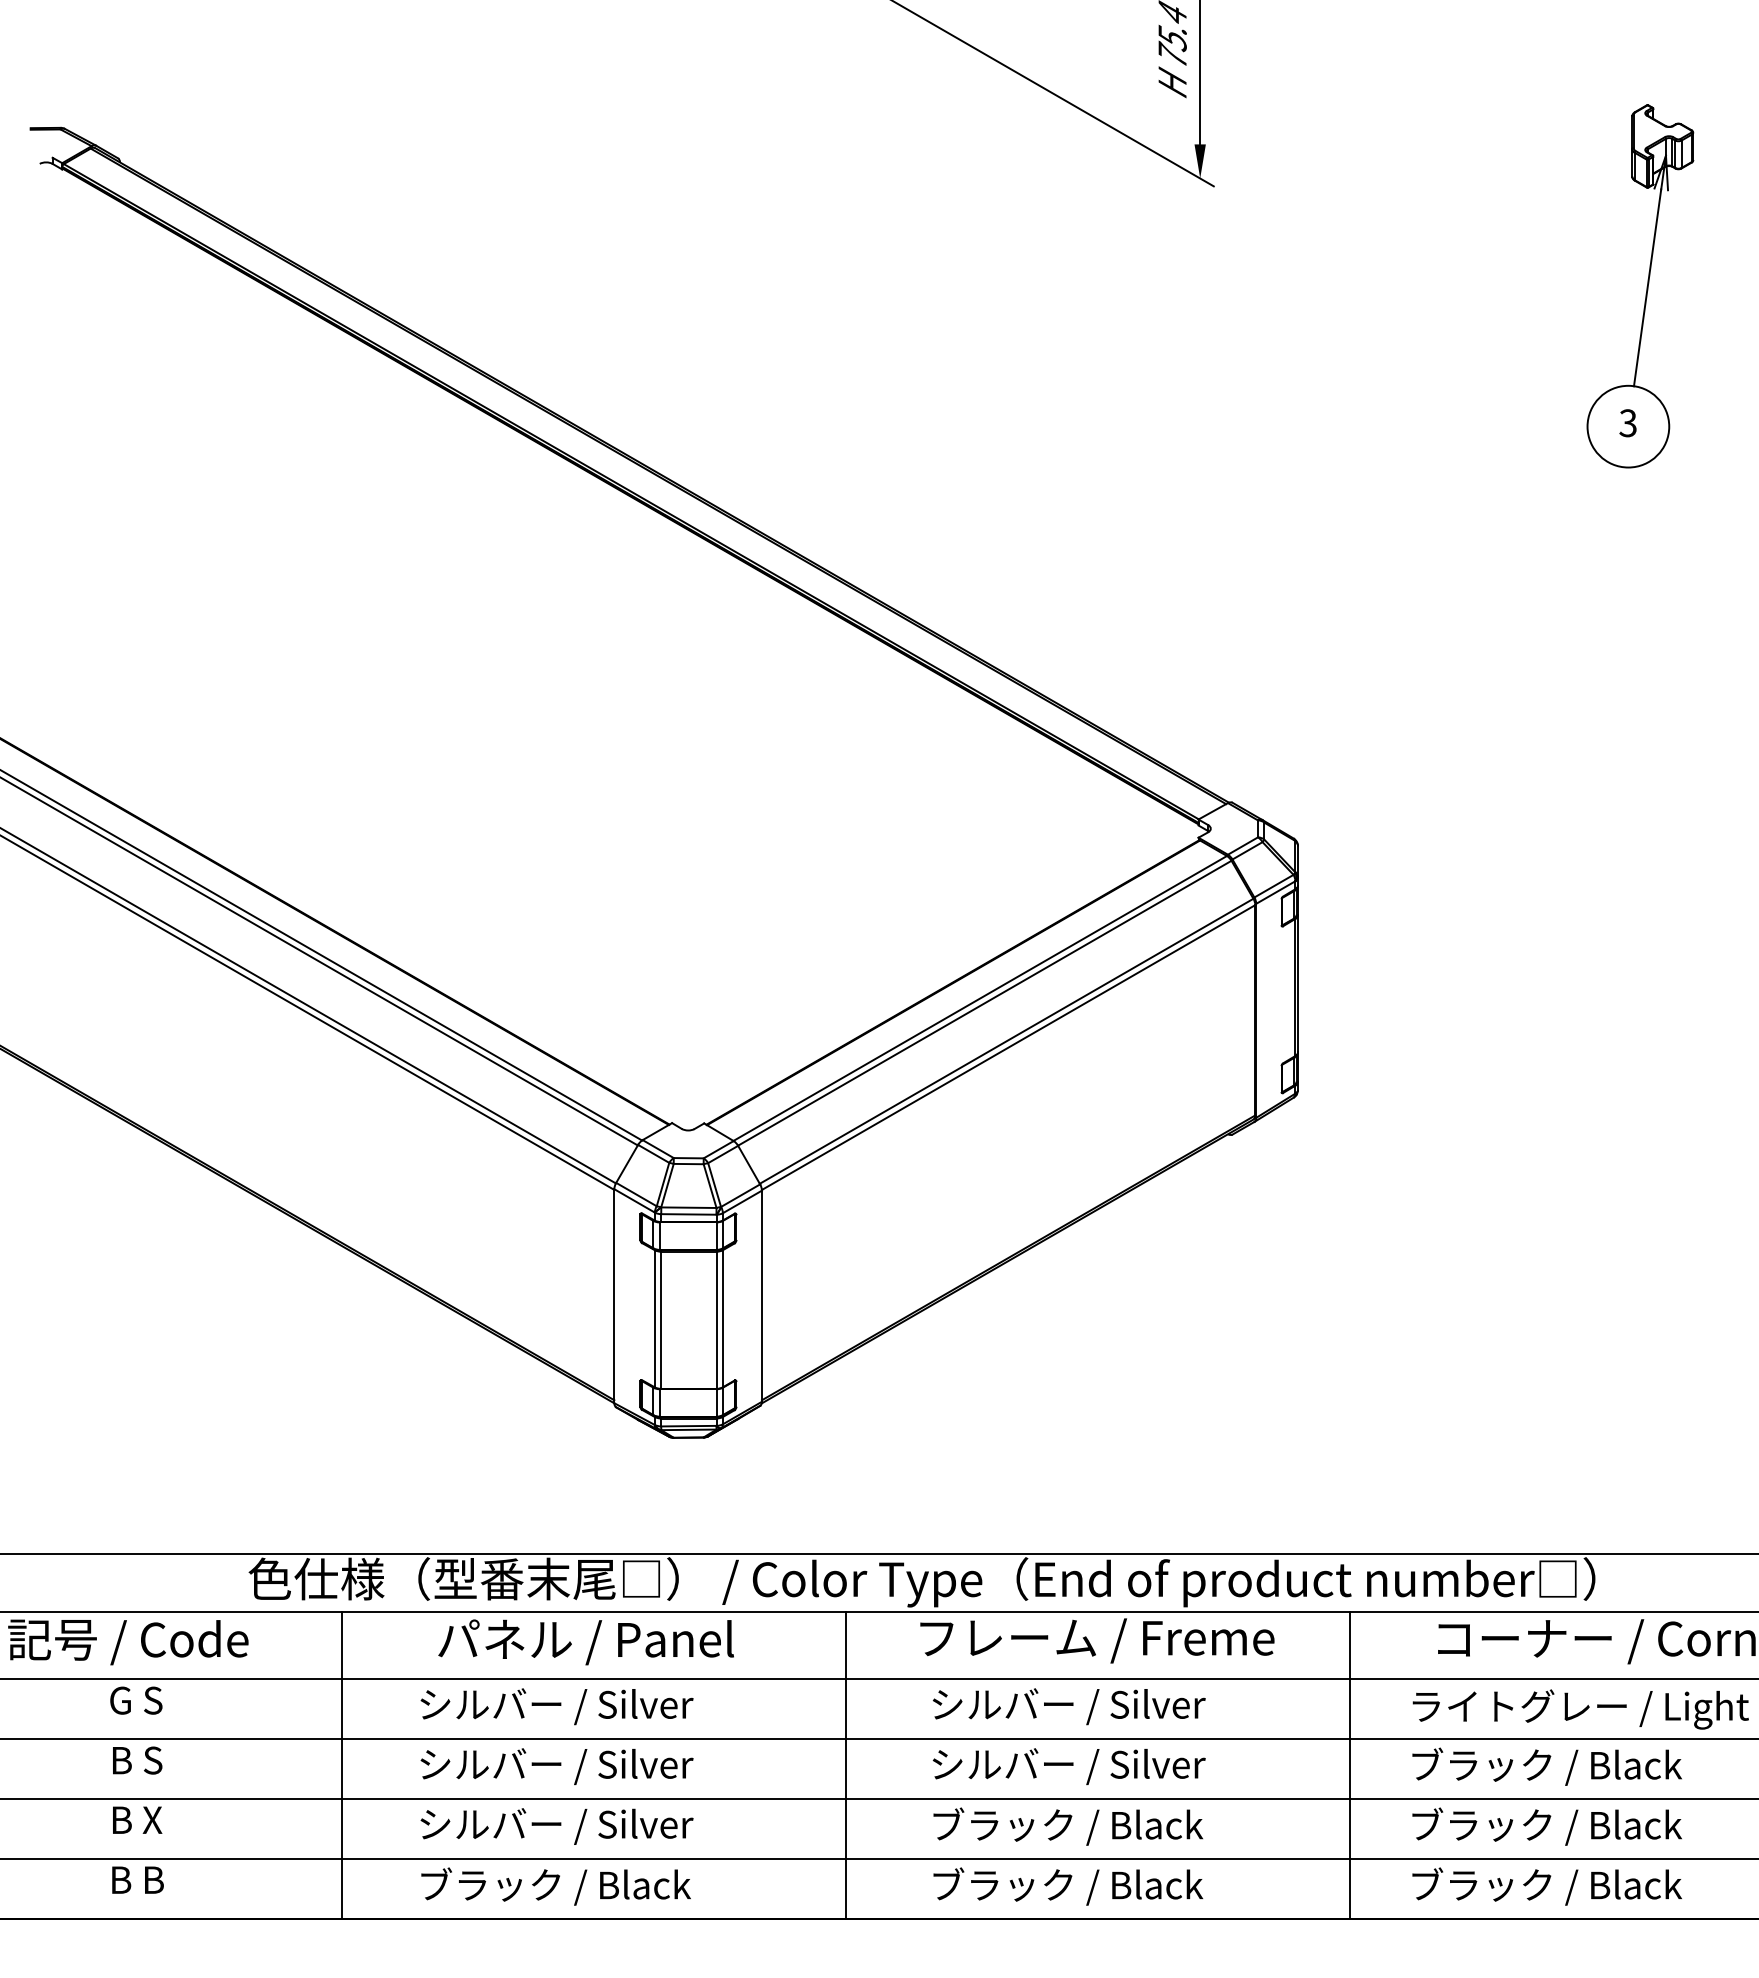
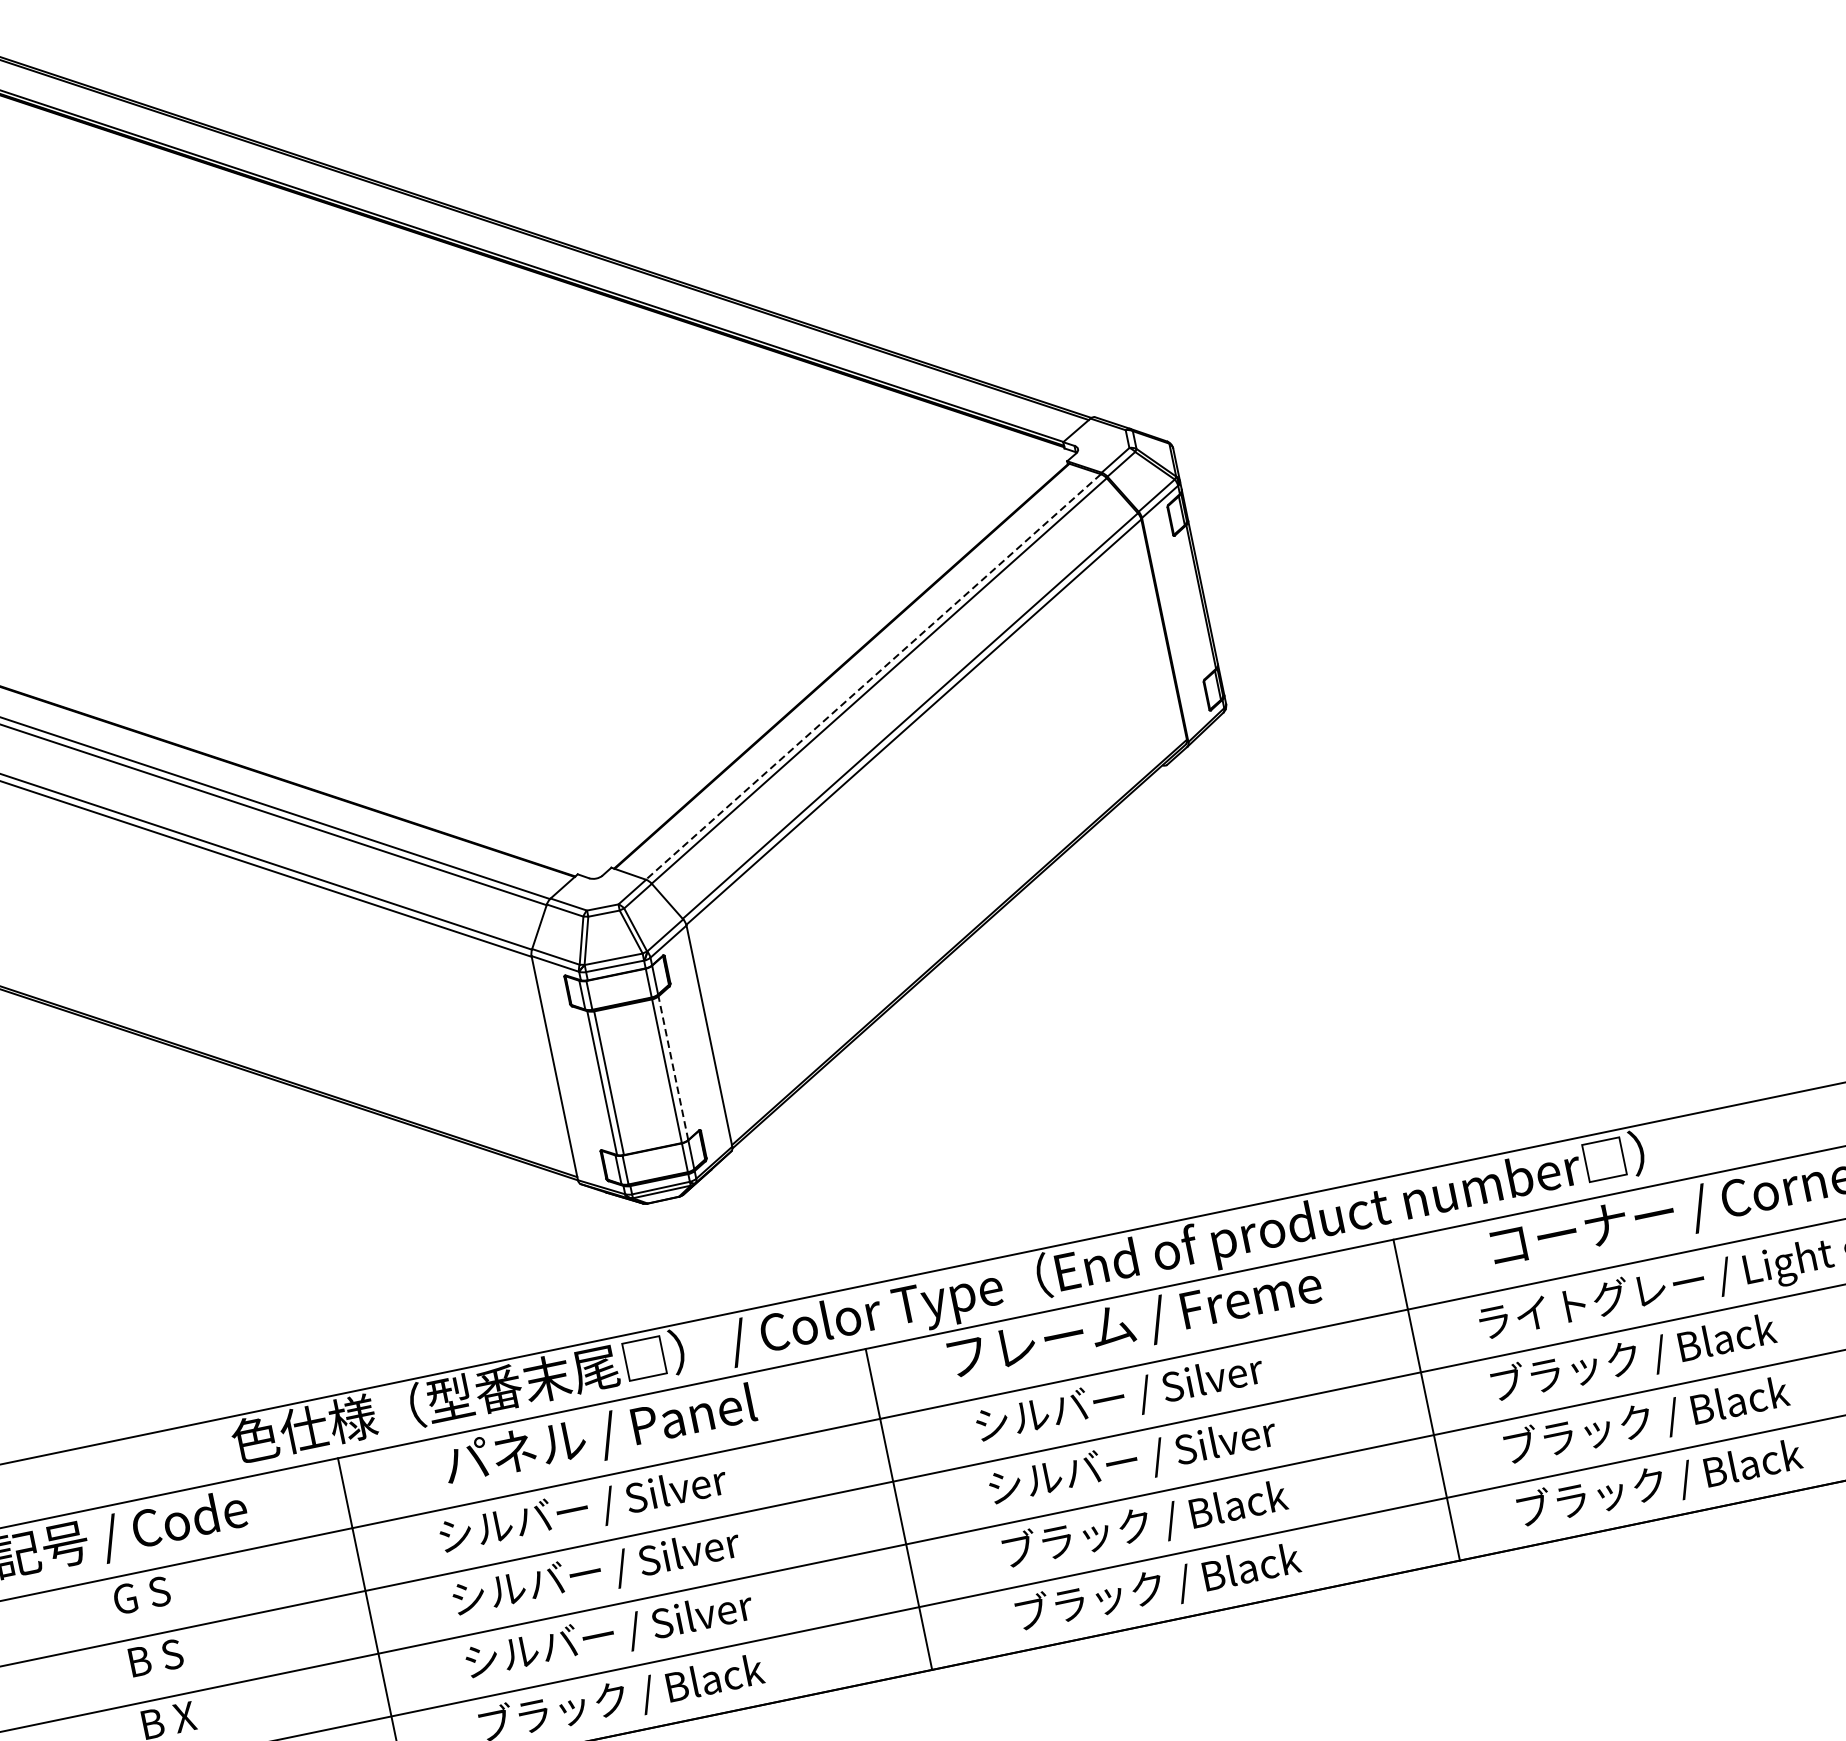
line: (980, 998) -> (873, 676), solid -> dashed
line: (722, 1318) -> (672, 1068), solid -> dashed

